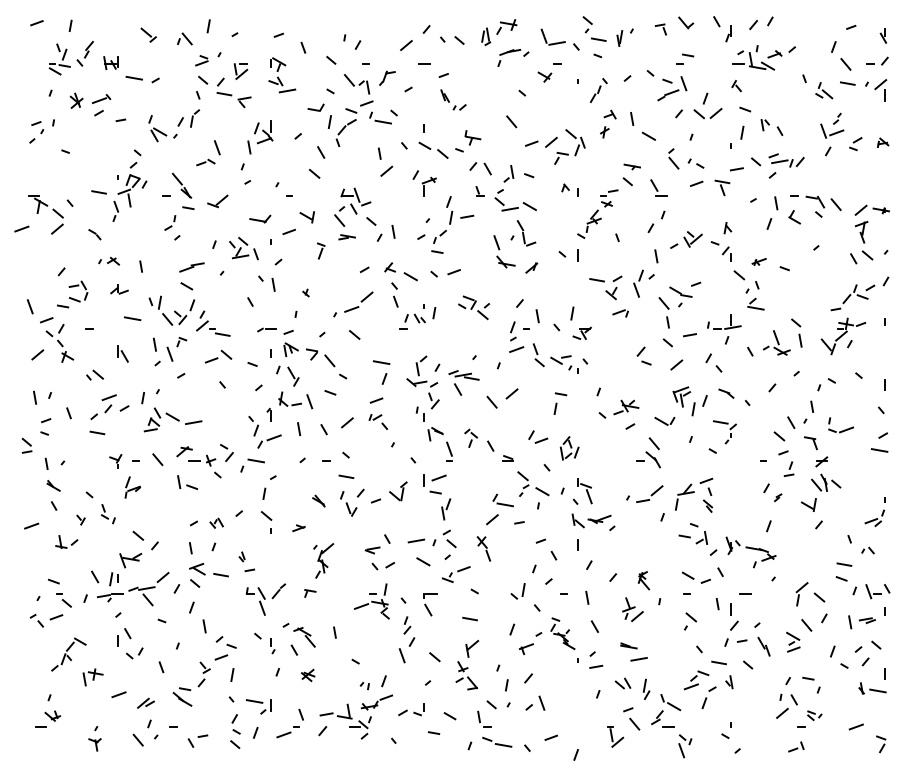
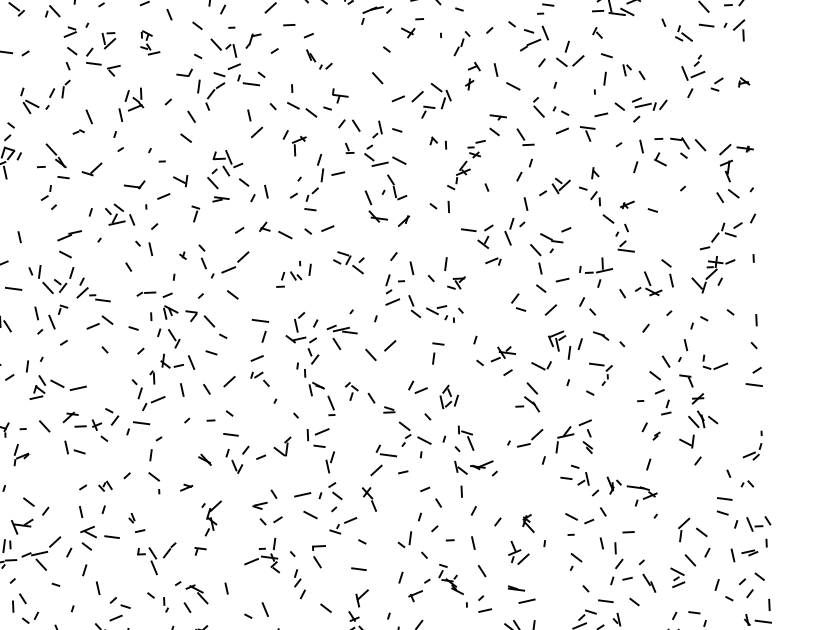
part: (282, 75) -> (150, 42), size x0.7
part: (205, 162) -> (78, 131), size x0.6
part: (394, 294) -> (202, 256), moved
line: (401, 655) -> (264, 609), moved

